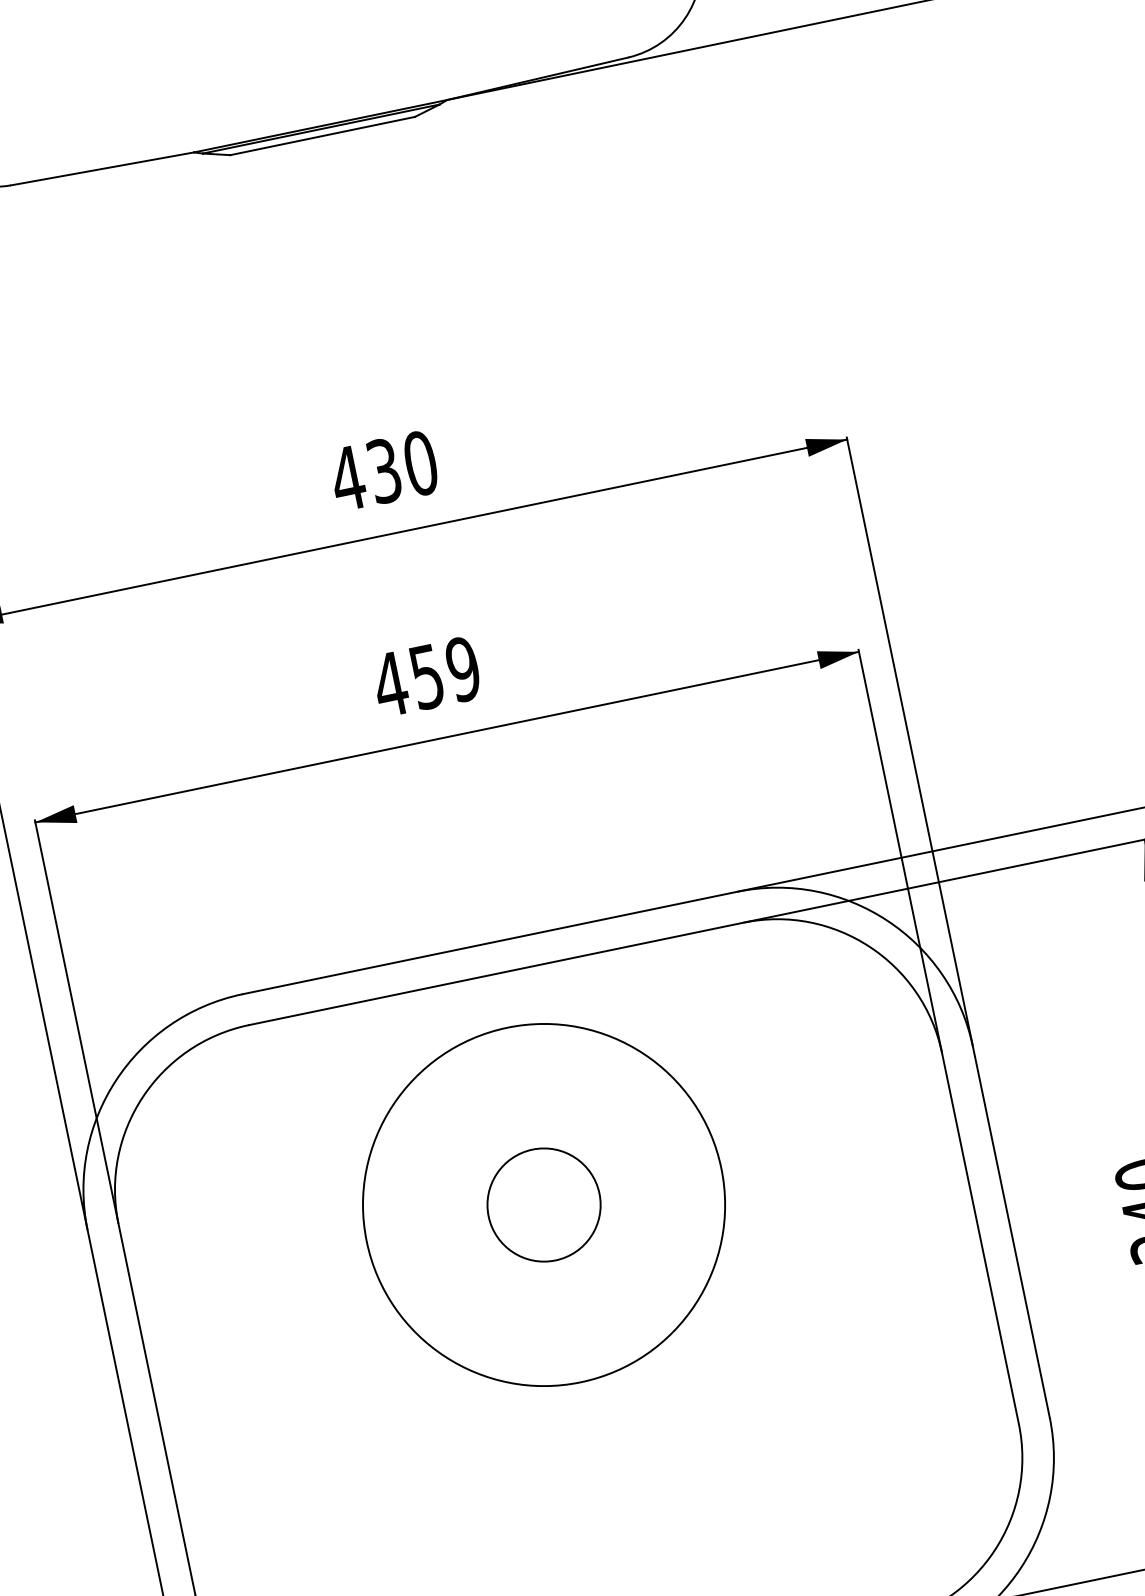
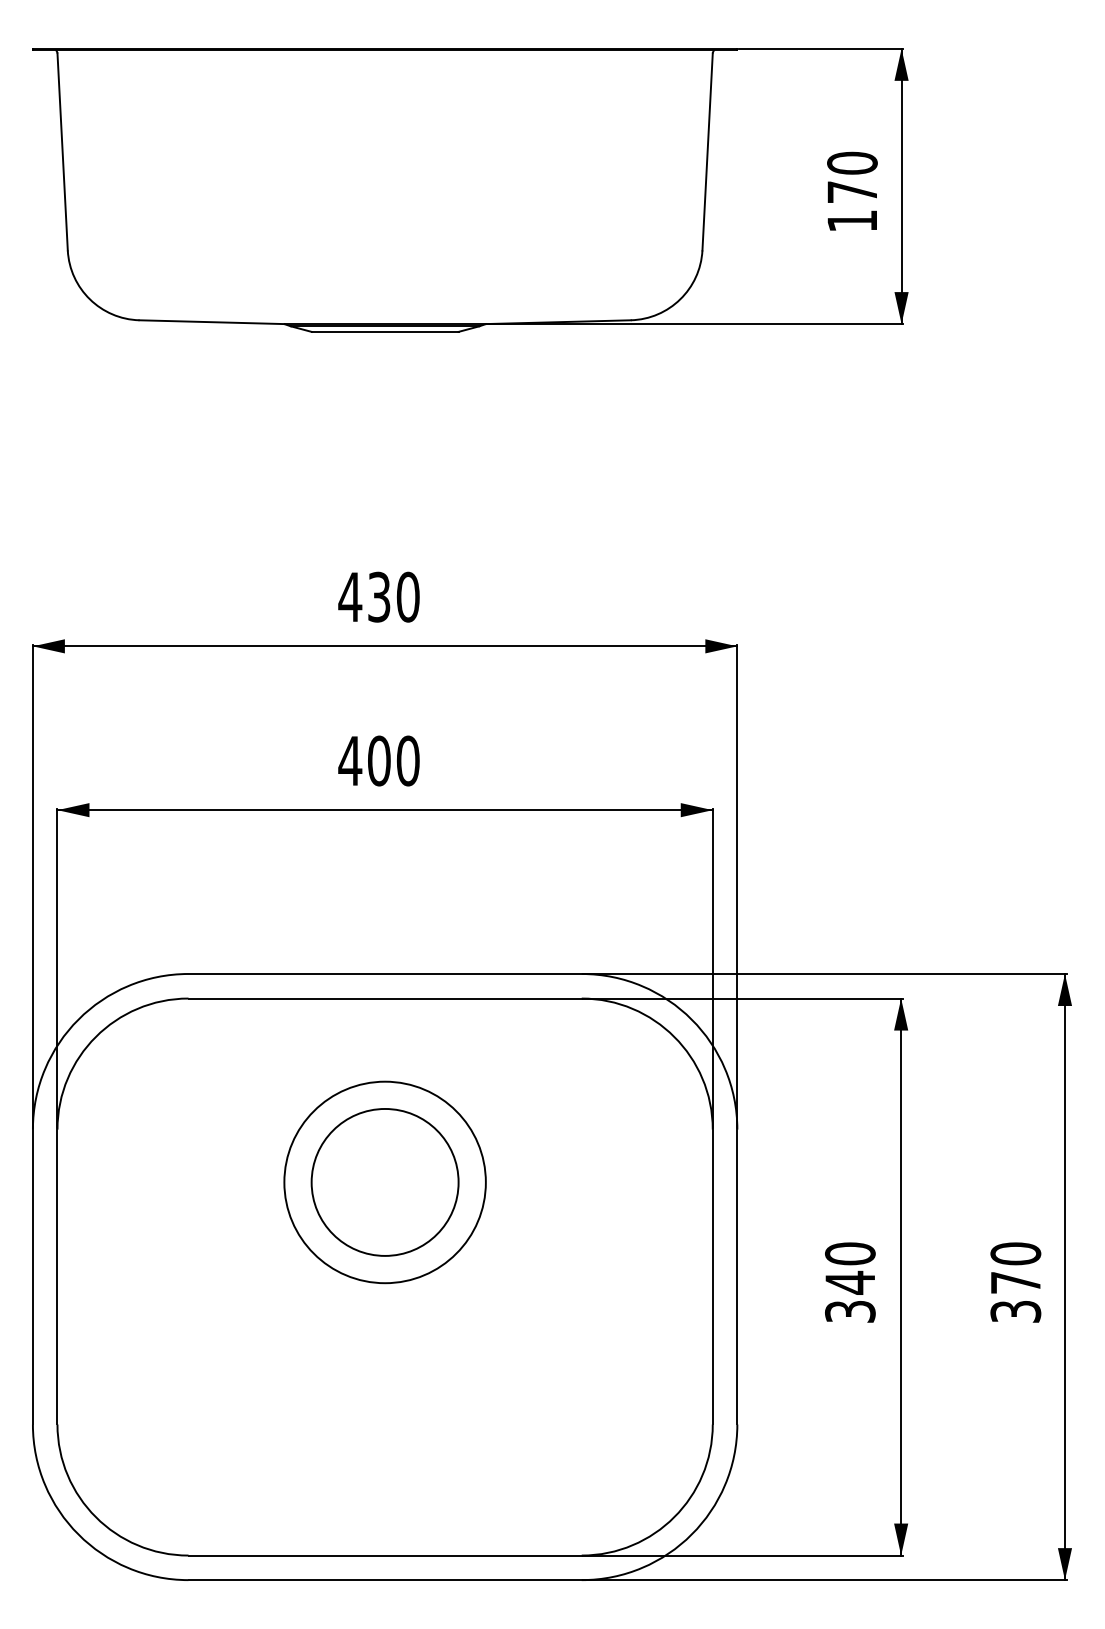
text: (444, 672) -> (393, 760), 459 -> 400
circle: (543, 1204) -> (384, 1181), size x1.67
circle: (543, 1205) -> (384, 1182), size x0.71

